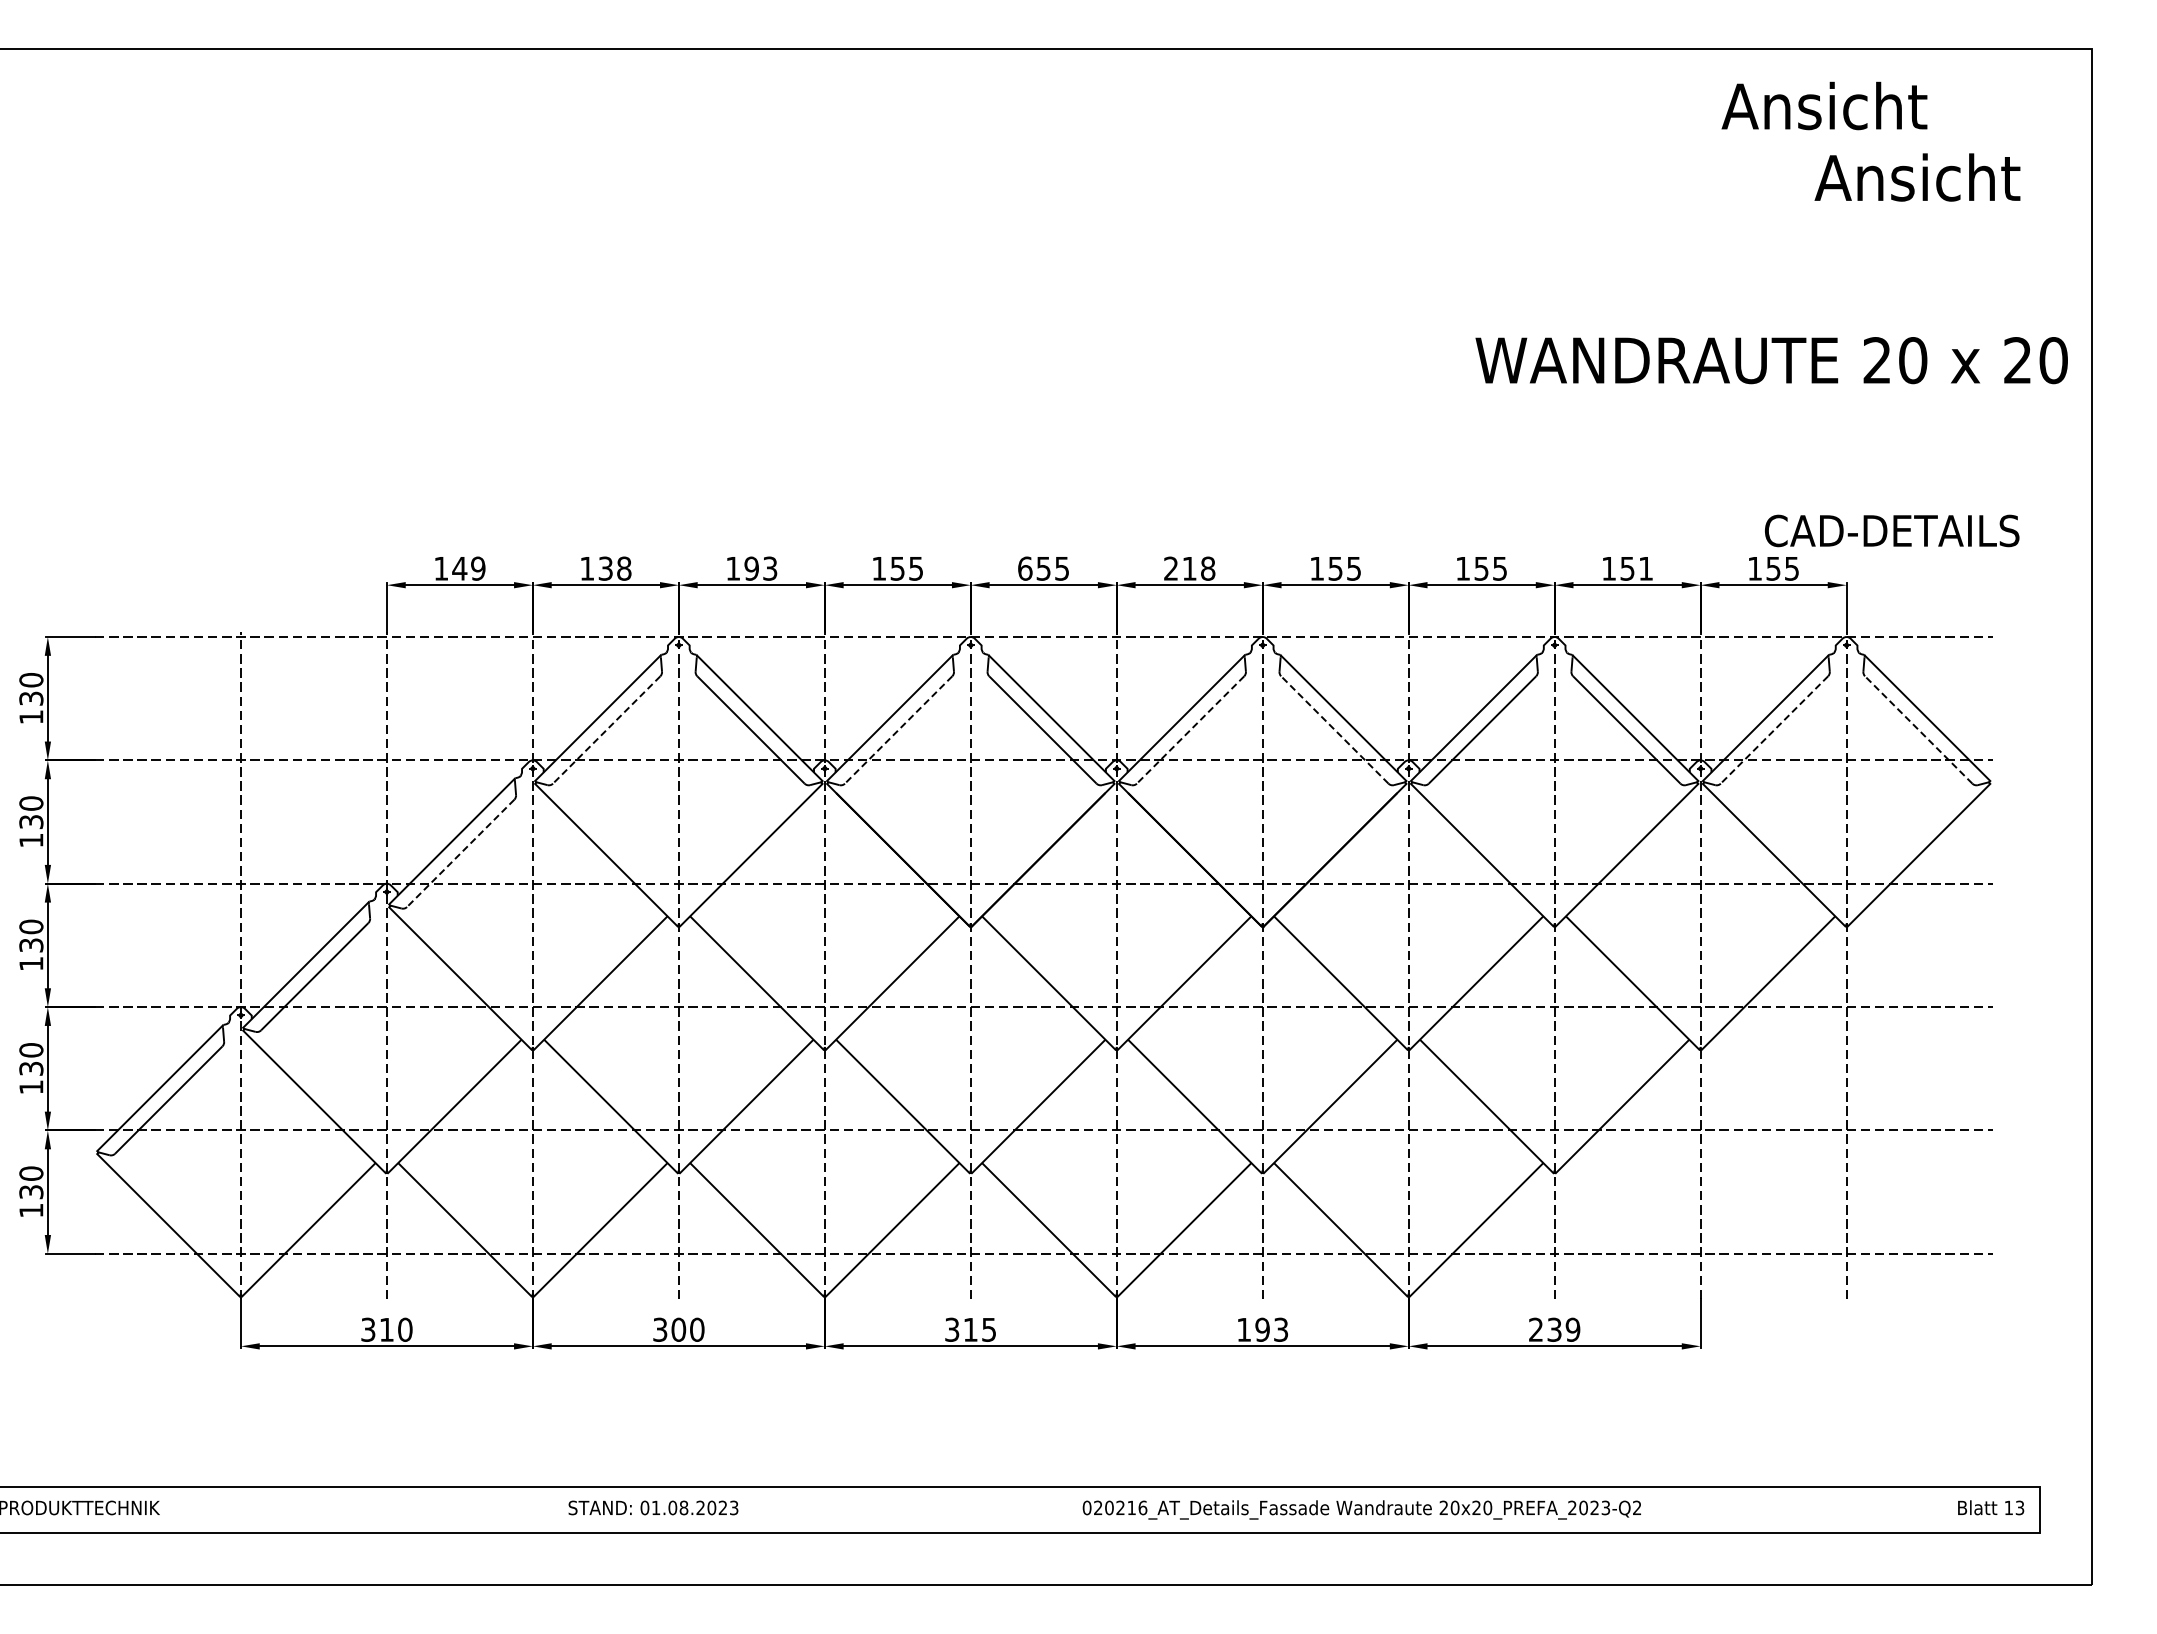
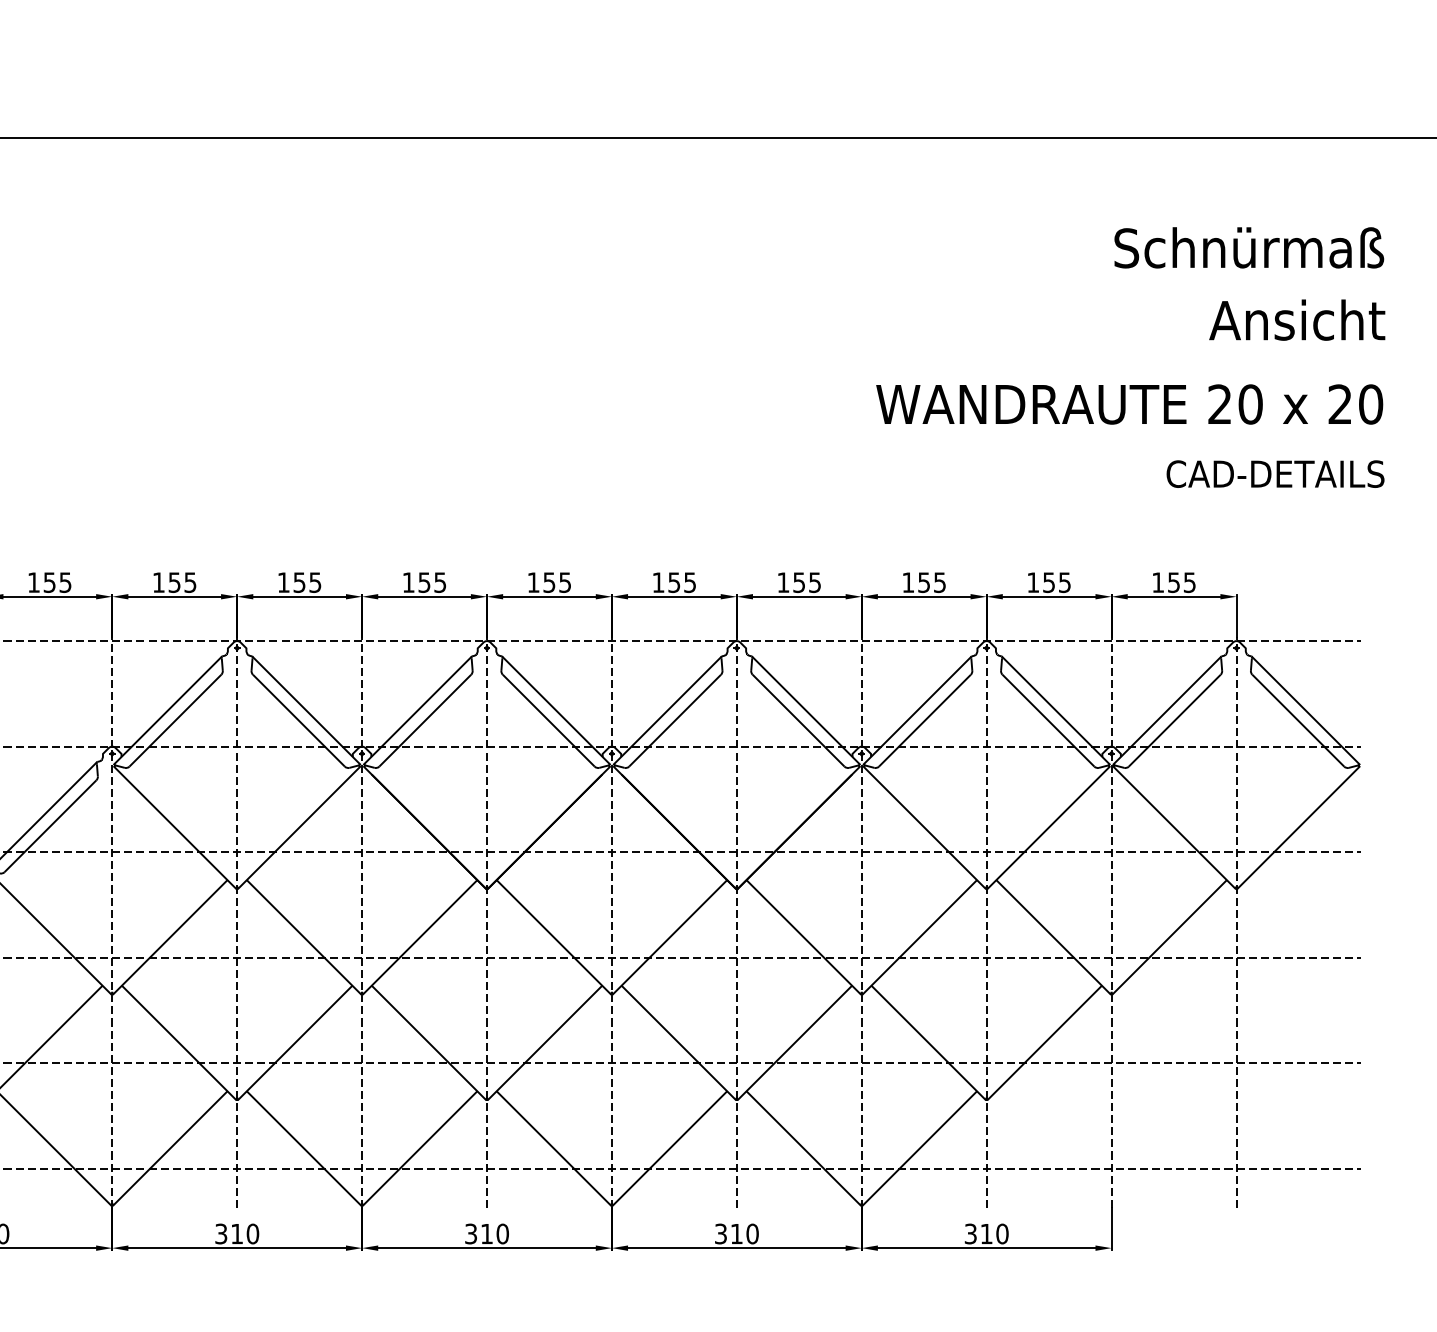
text: (1824, 105) -> (1297, 319), moved
text: (1862, 177) -> (1250, 247), Ansicht -> Schnürmaß
text: (1771, 360) -> (1129, 404), moved
text: (1892, 530) -> (1275, 473), moved
text: (468, 568) -> (57, 582), 149 -> 155
text: (615, 568) -> (182, 582), 138 -> 155
text: (760, 568) -> (307, 582), 193 -> 155
text: (1025, 568) -> (533, 582), 655 -> 155
text: (1189, 568) -> (674, 582), 218 -> 155
text: (1645, 568) -> (1064, 582), 151 -> 155
line: (606, 729) -> (175, 720), dashed -> solid
line: (898, 729) -> (425, 720), dashed -> solid
line: (1190, 729) -> (675, 720), dashed -> solid
line: (1334, 729) -> (798, 720), dashed -> solid
line: (1774, 729) -> (1174, 720), dashed -> solid
line: (1918, 729) -> (1298, 720), dashed -> solid
line: (460, 853) -> (50, 826), dashed -> solid
text: (678, 1329) -> (236, 1233), 300 -> 310
text: (989, 1329) -> (503, 1233), 315 -> 310
text: (1262, 1329) -> (736, 1233), 193 -> 310
text: (1554, 1329) -> (986, 1233), 239 -> 310

